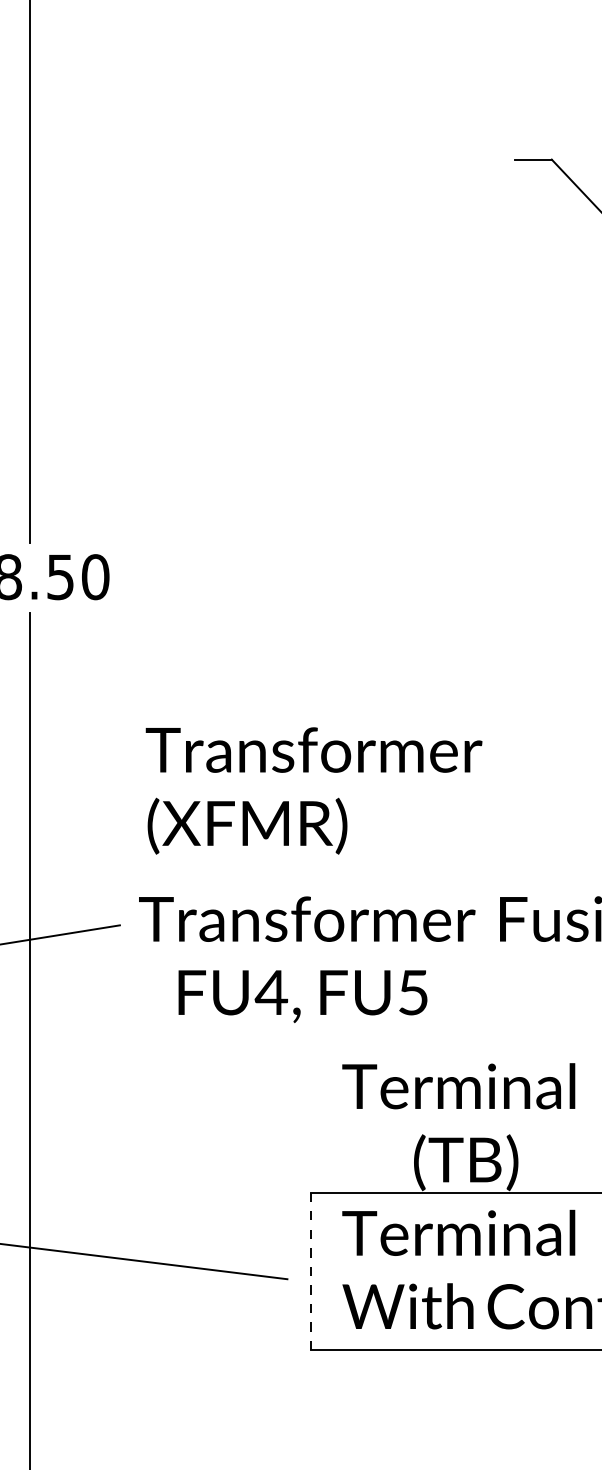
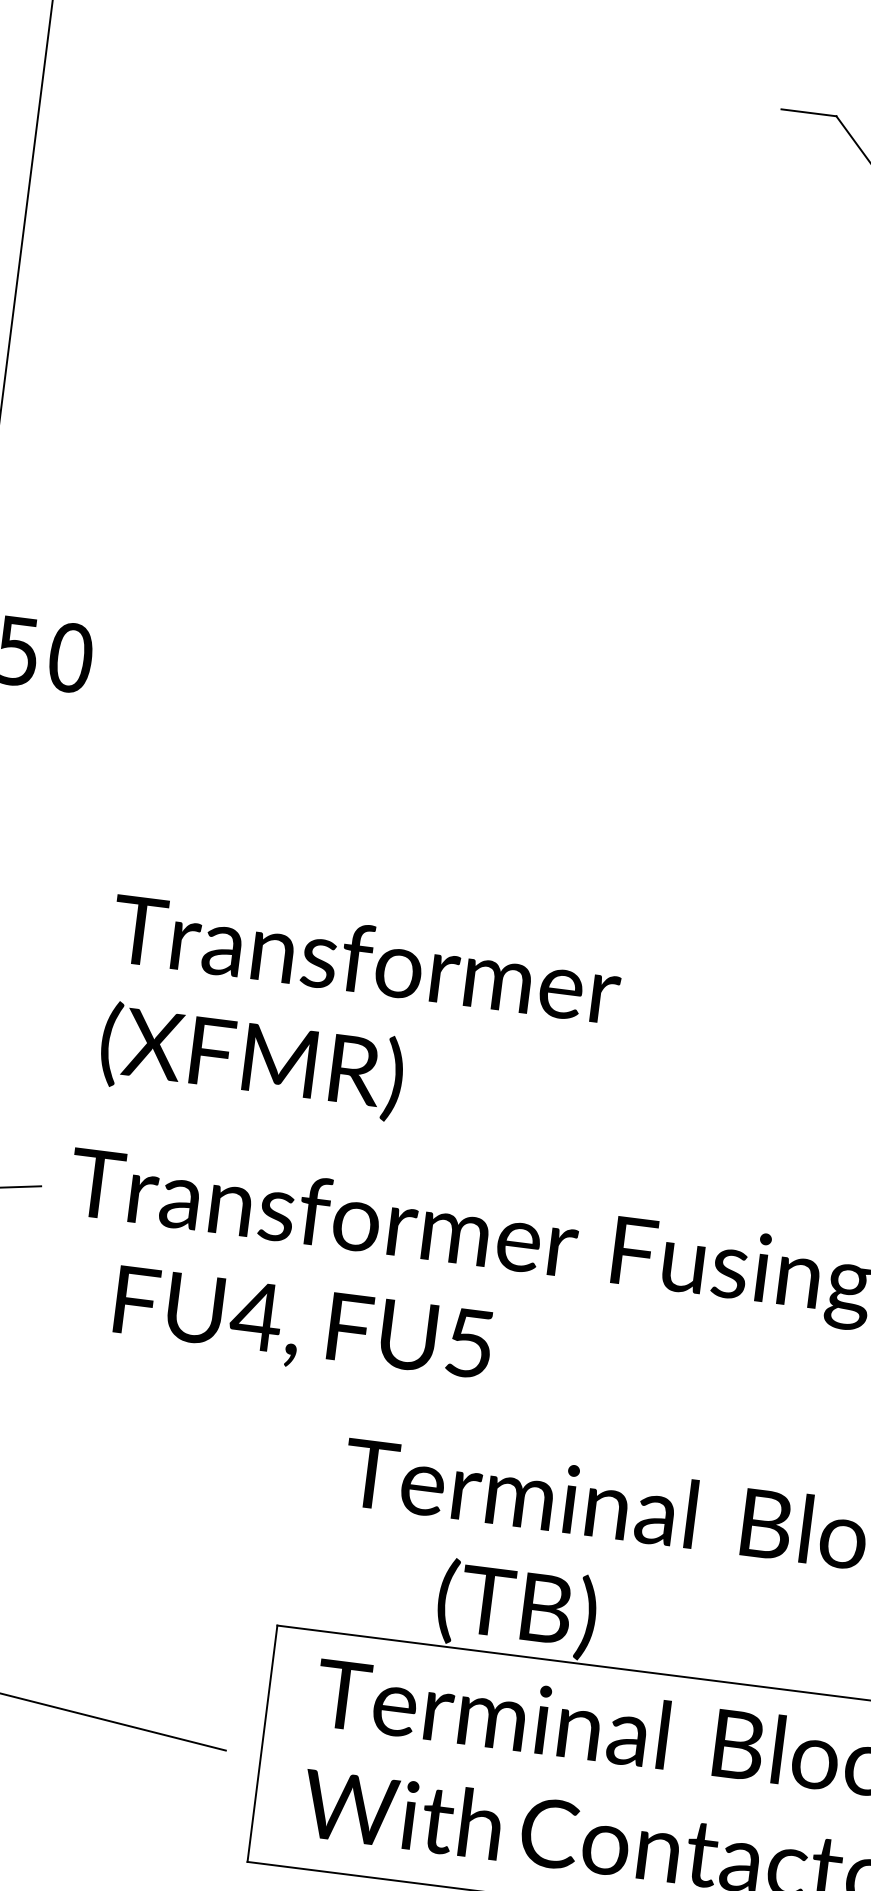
line: (310, 1271) -> (262, 1743), dashed -> solid

